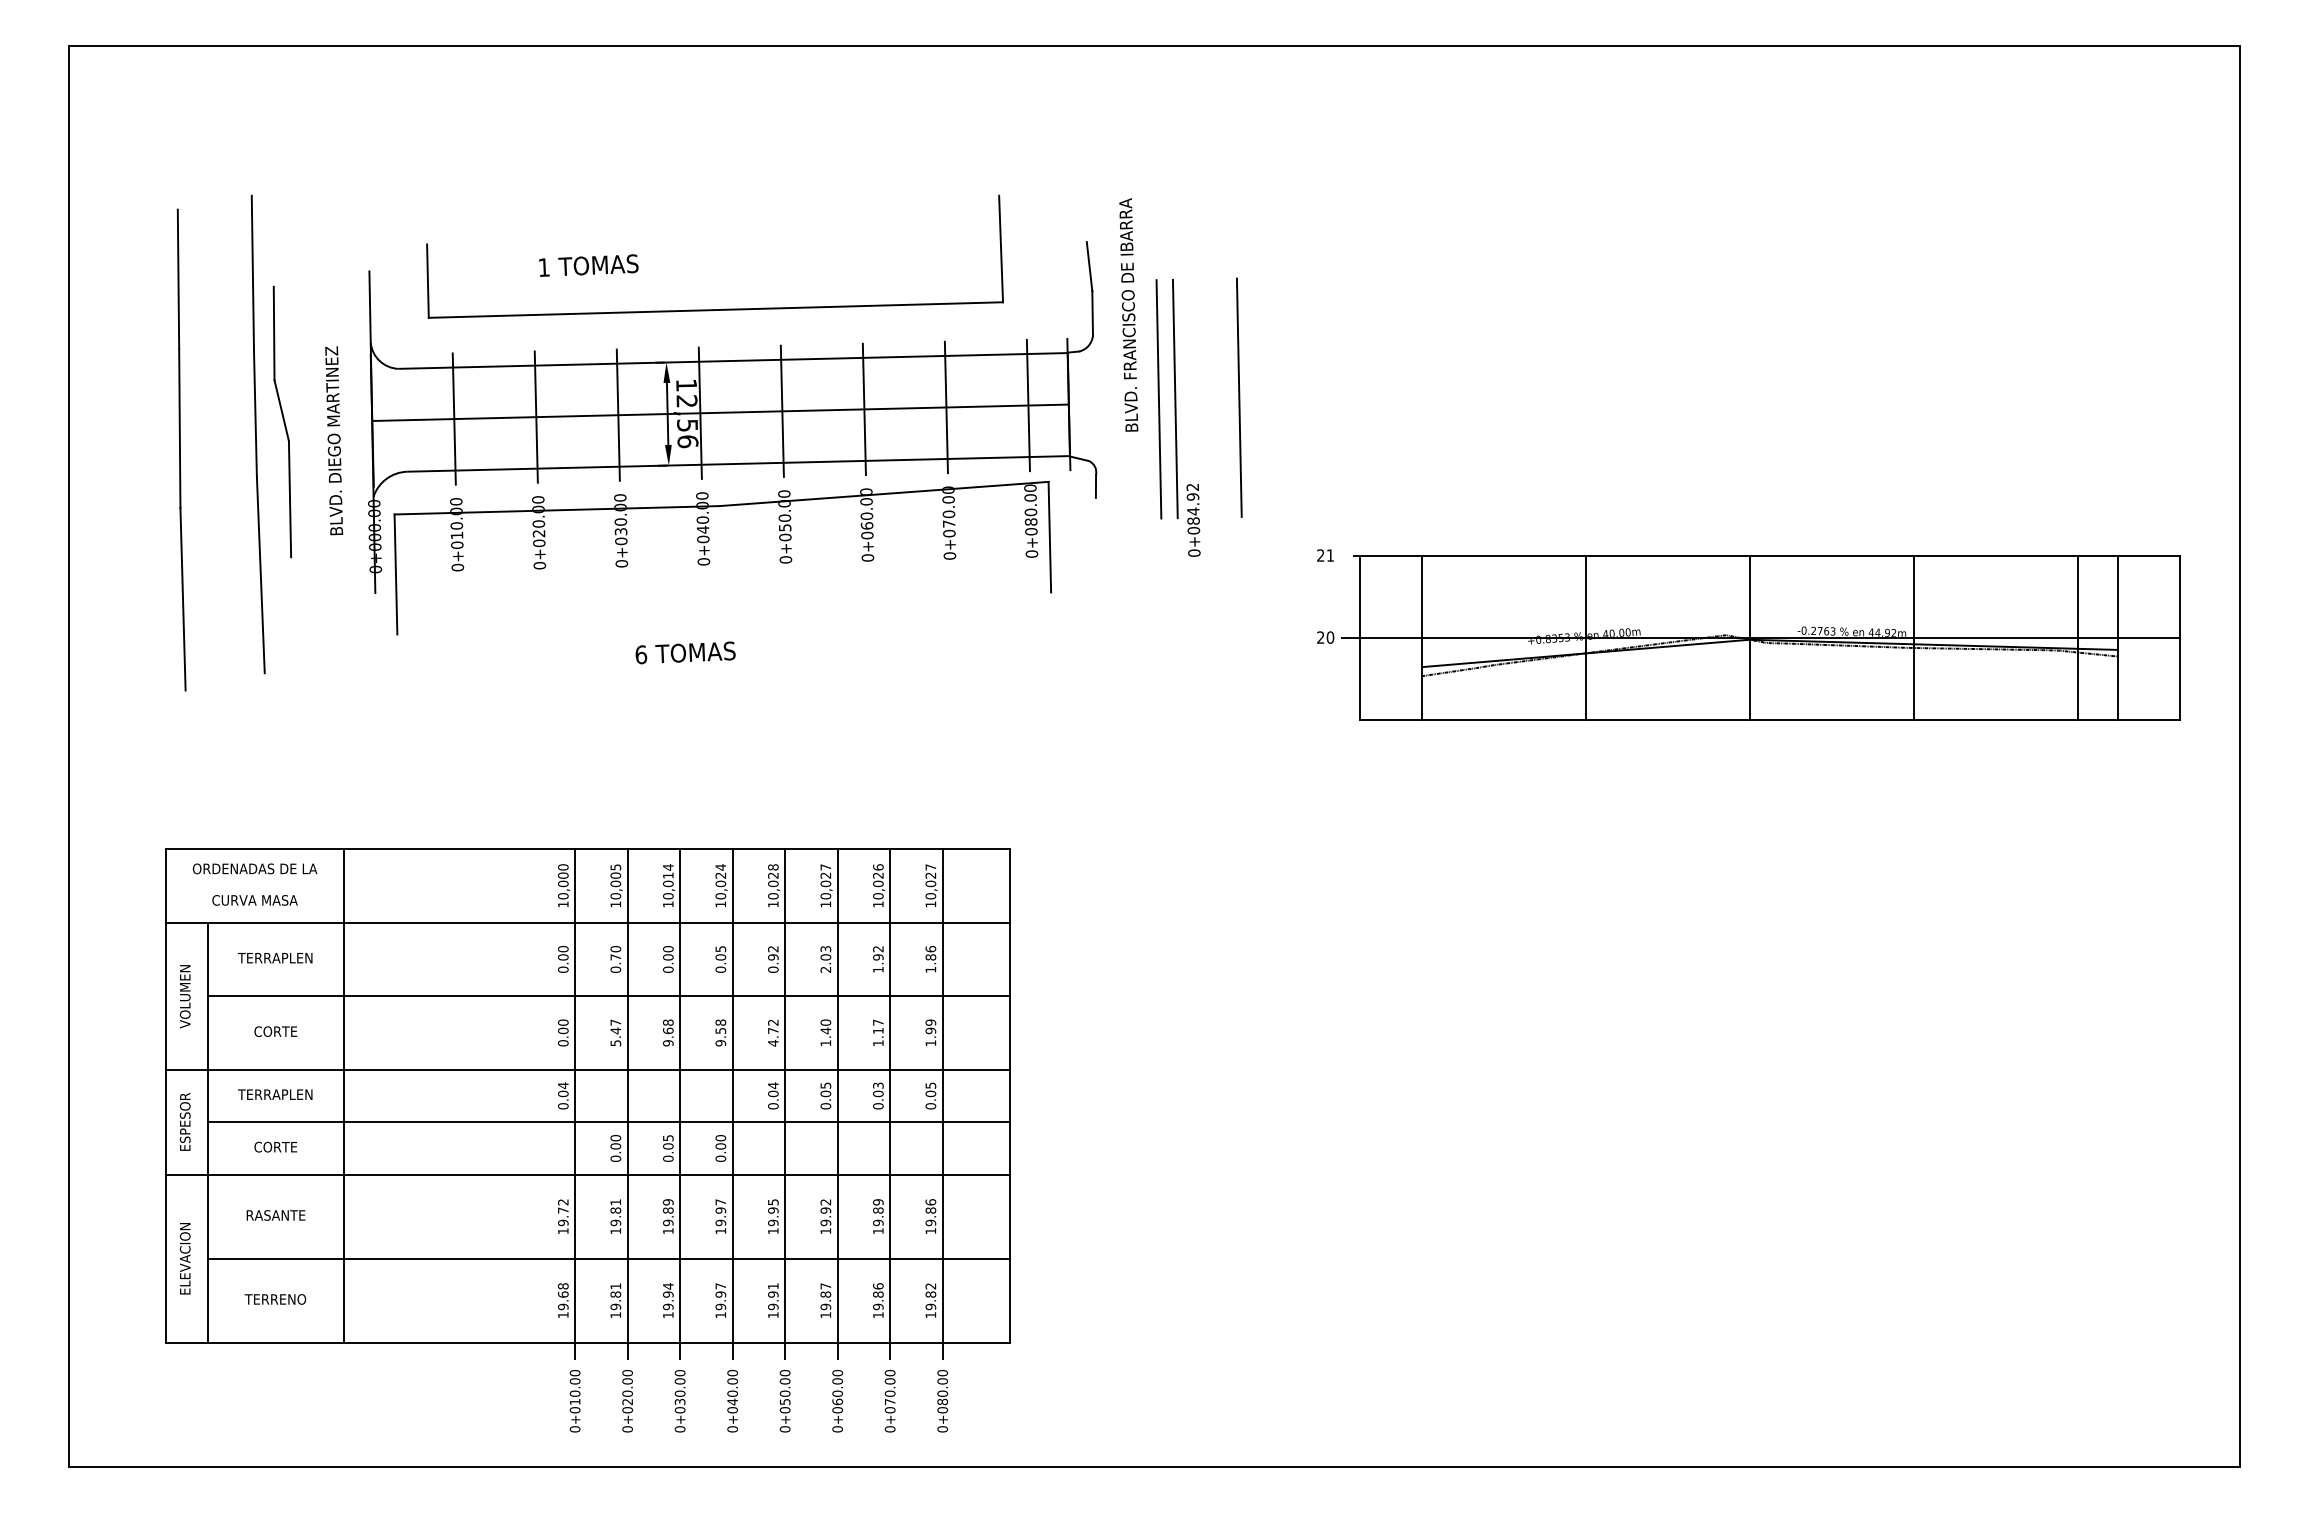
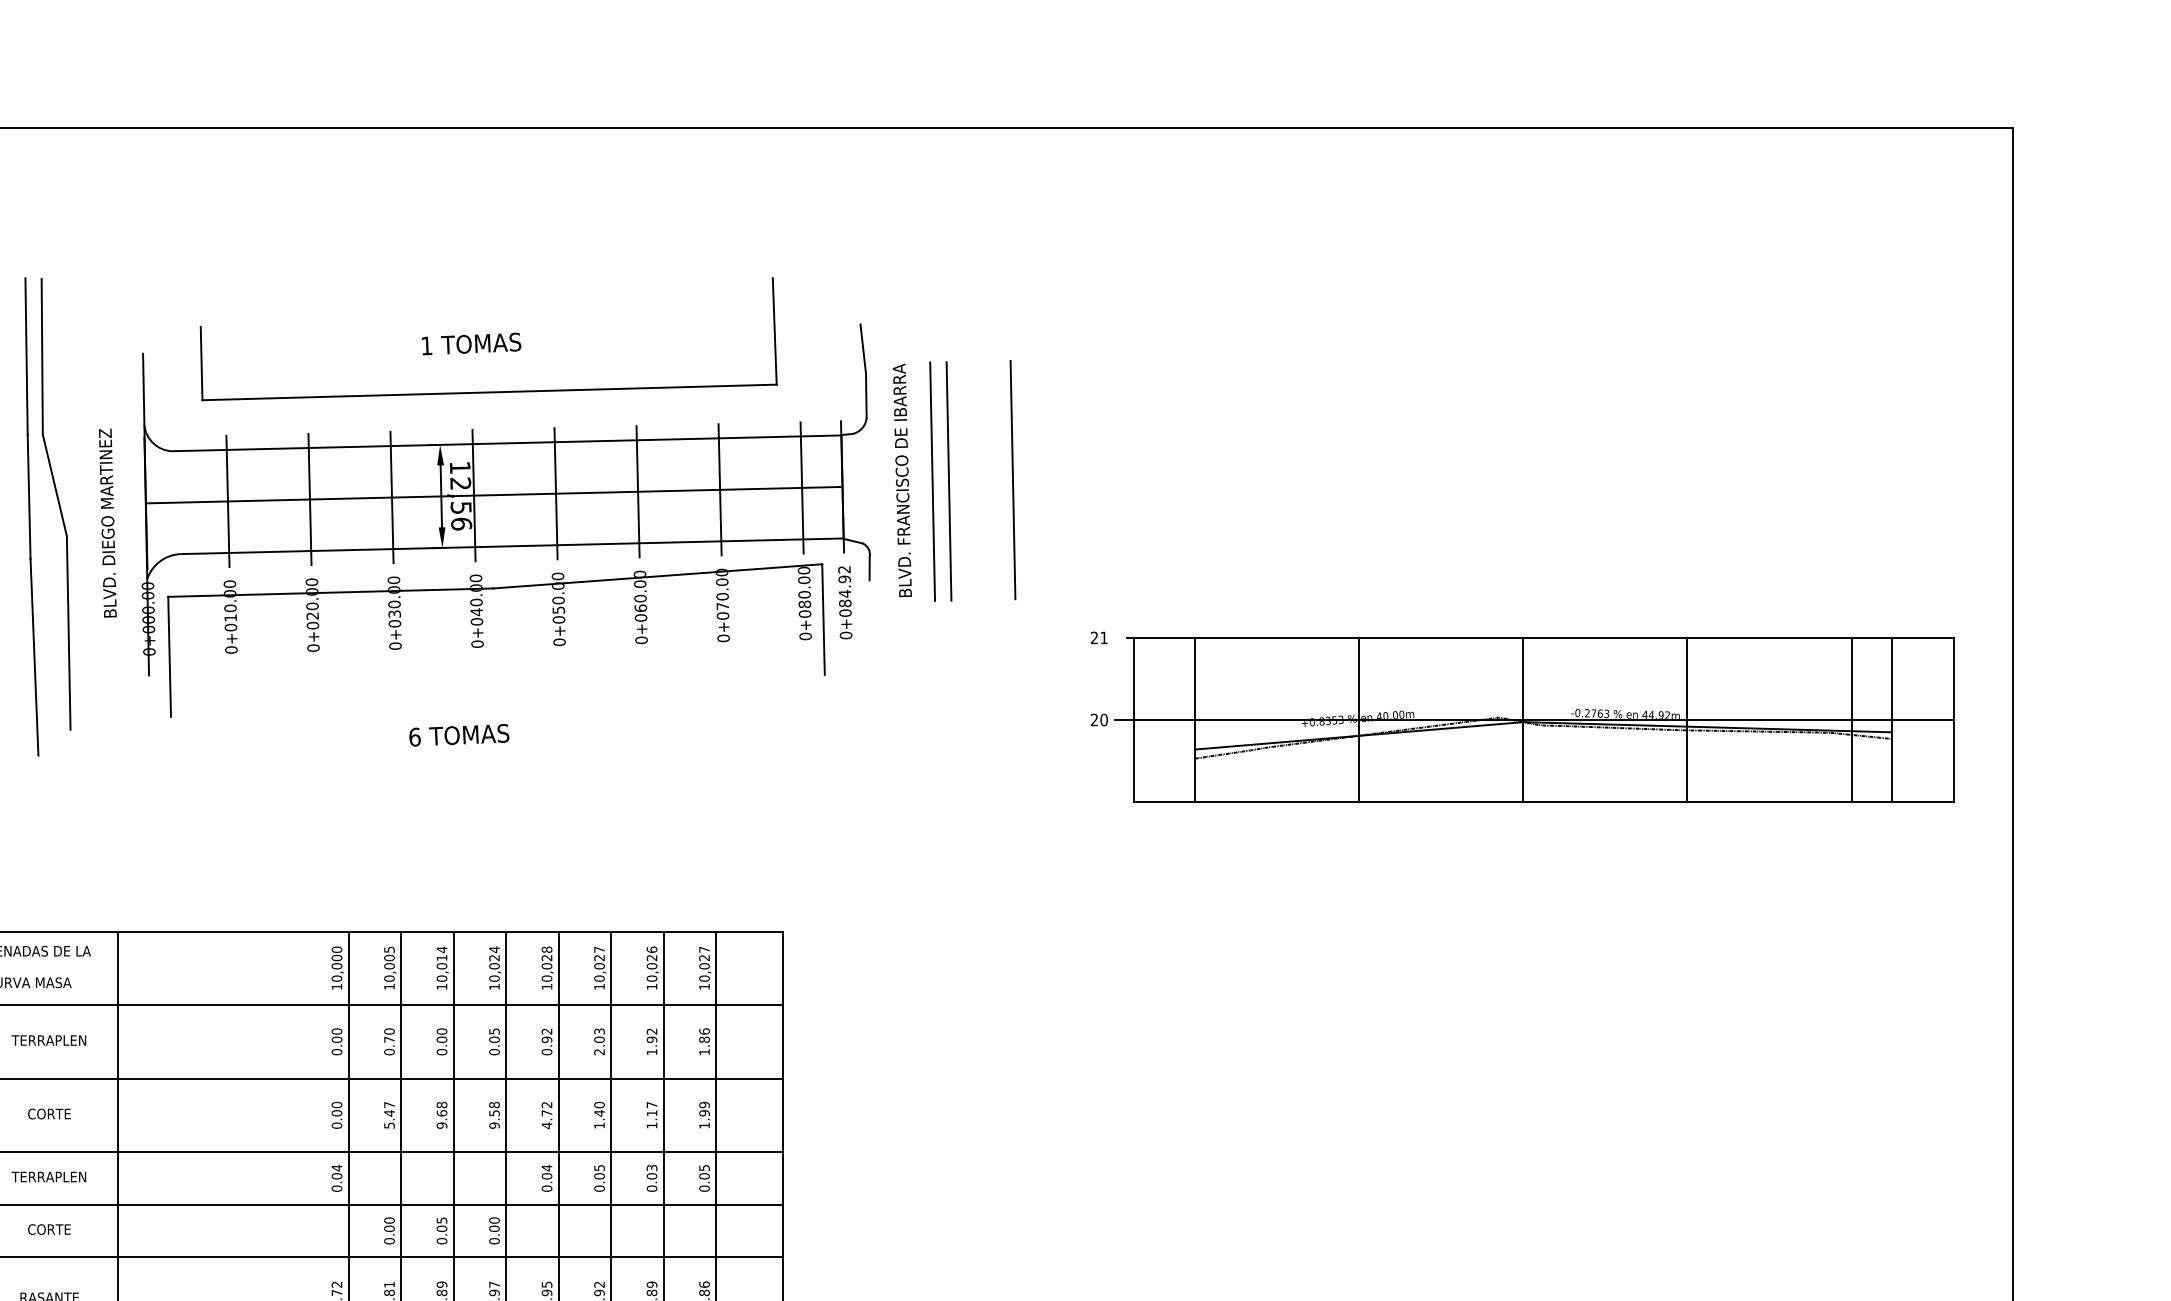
text: (588, 265) -> (471, 343), moved
text: (1128, 314) -> (902, 479), moved
part: (282, 421) -> (56, 503), size x1.67
text: (1193, 520) -> (845, 602), moved

